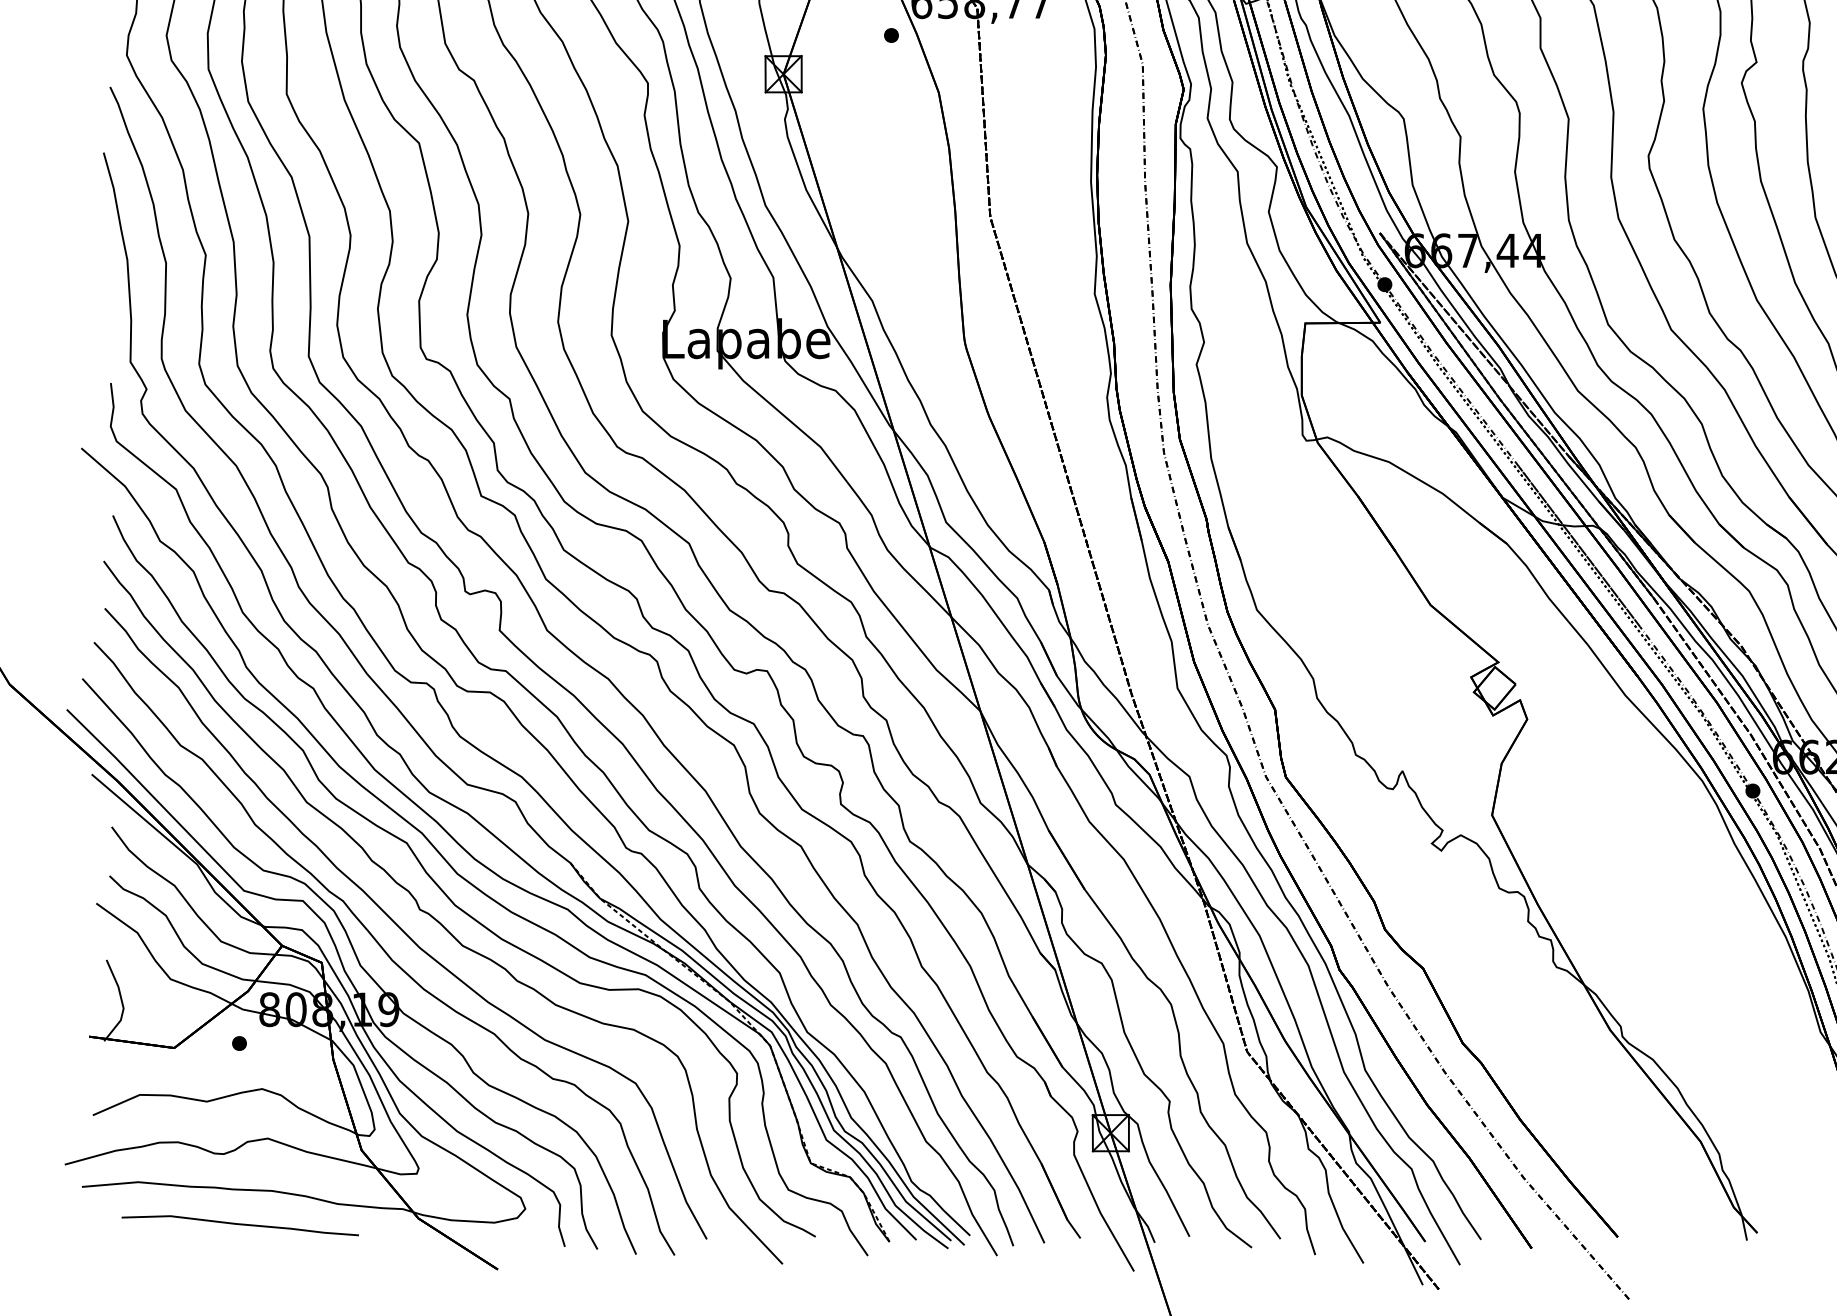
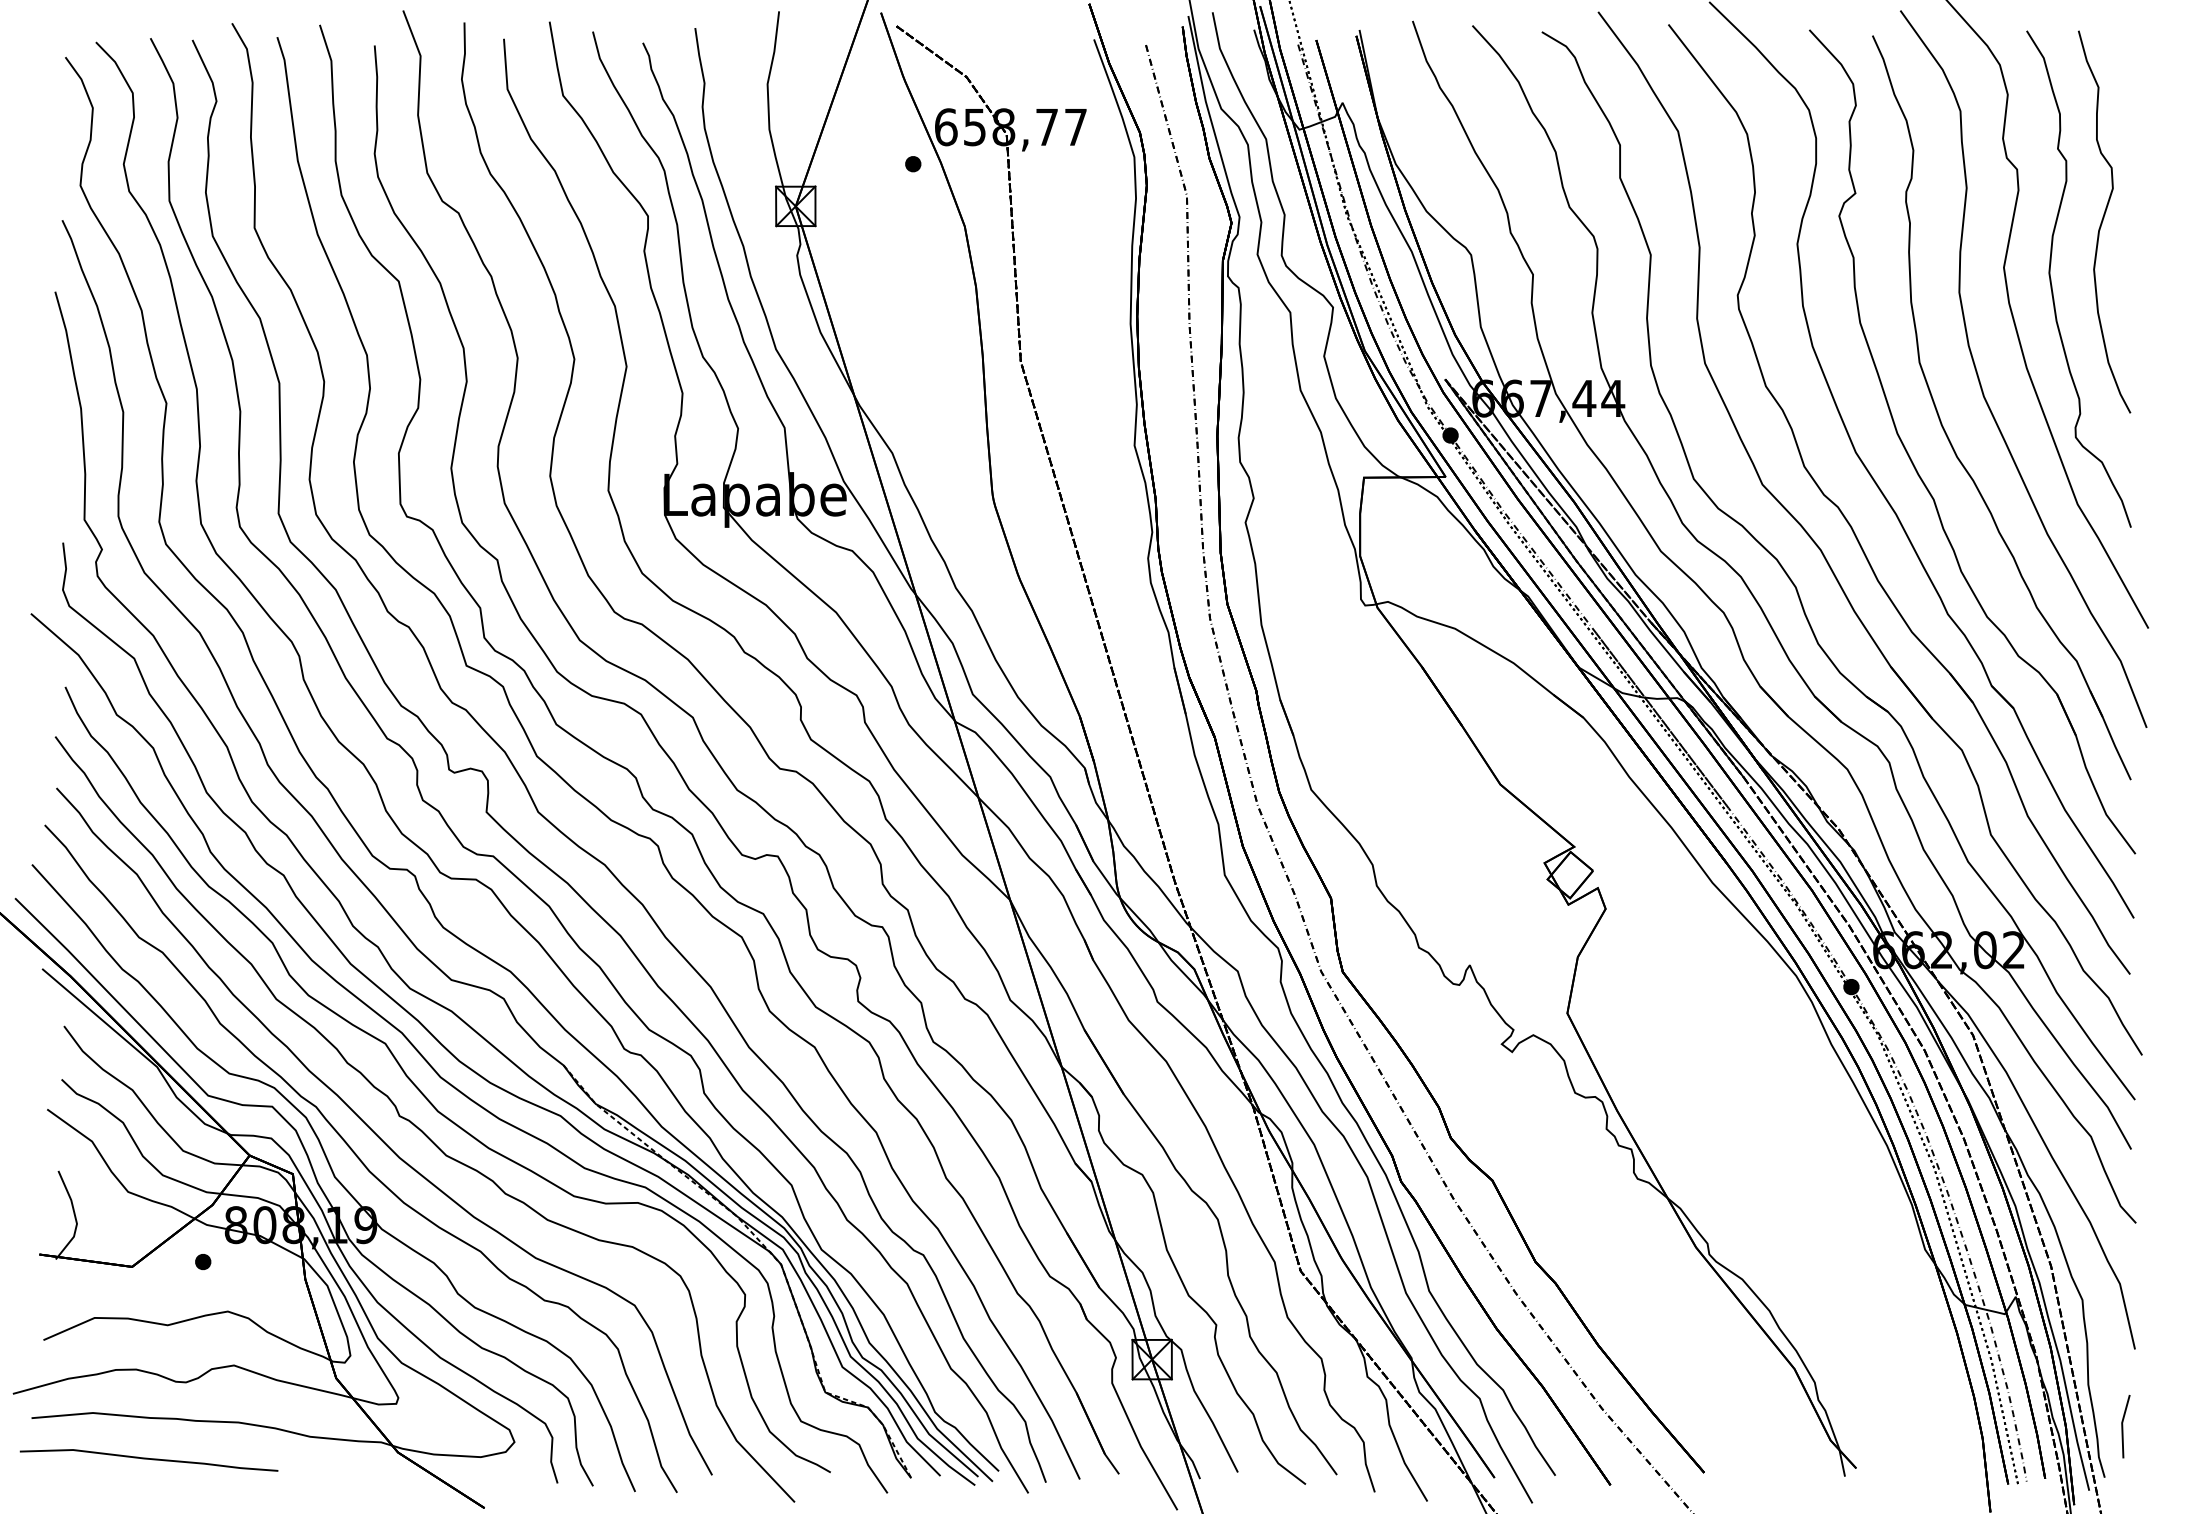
curve: (239, 1224) -> (148, 1459), moved

